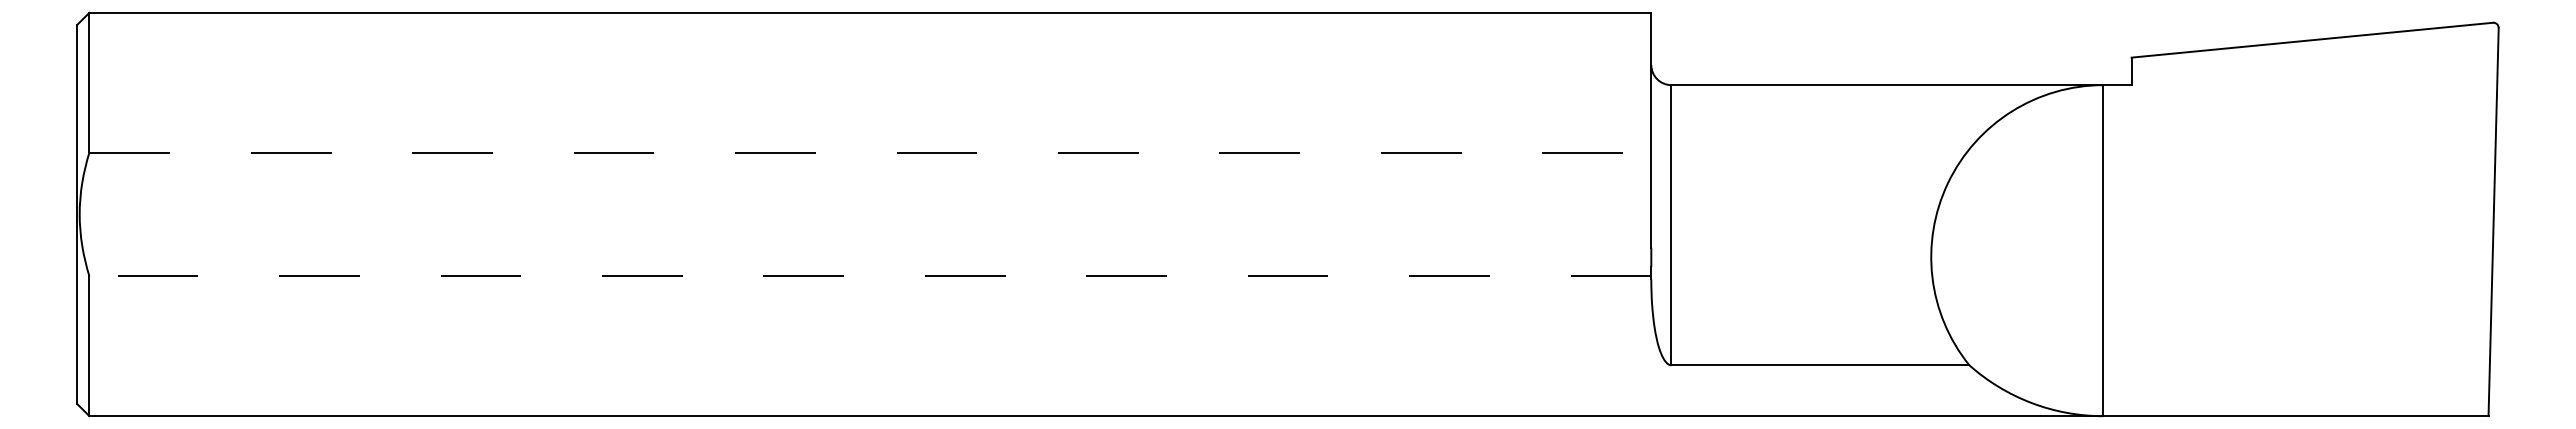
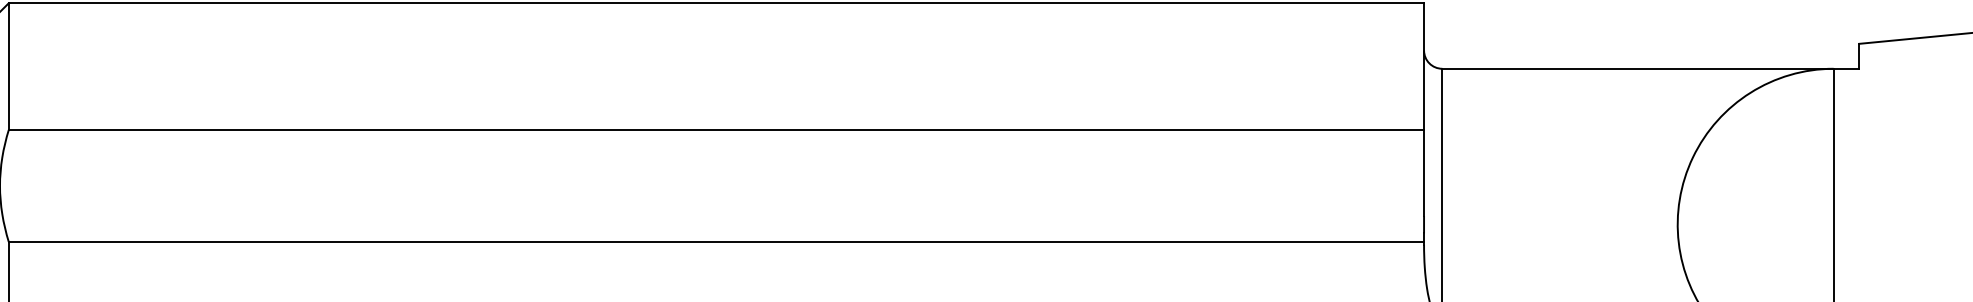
line: (870, 152) -> (716, 129), dashed -> solid
line: (870, 276) -> (716, 242), dashed -> solid

